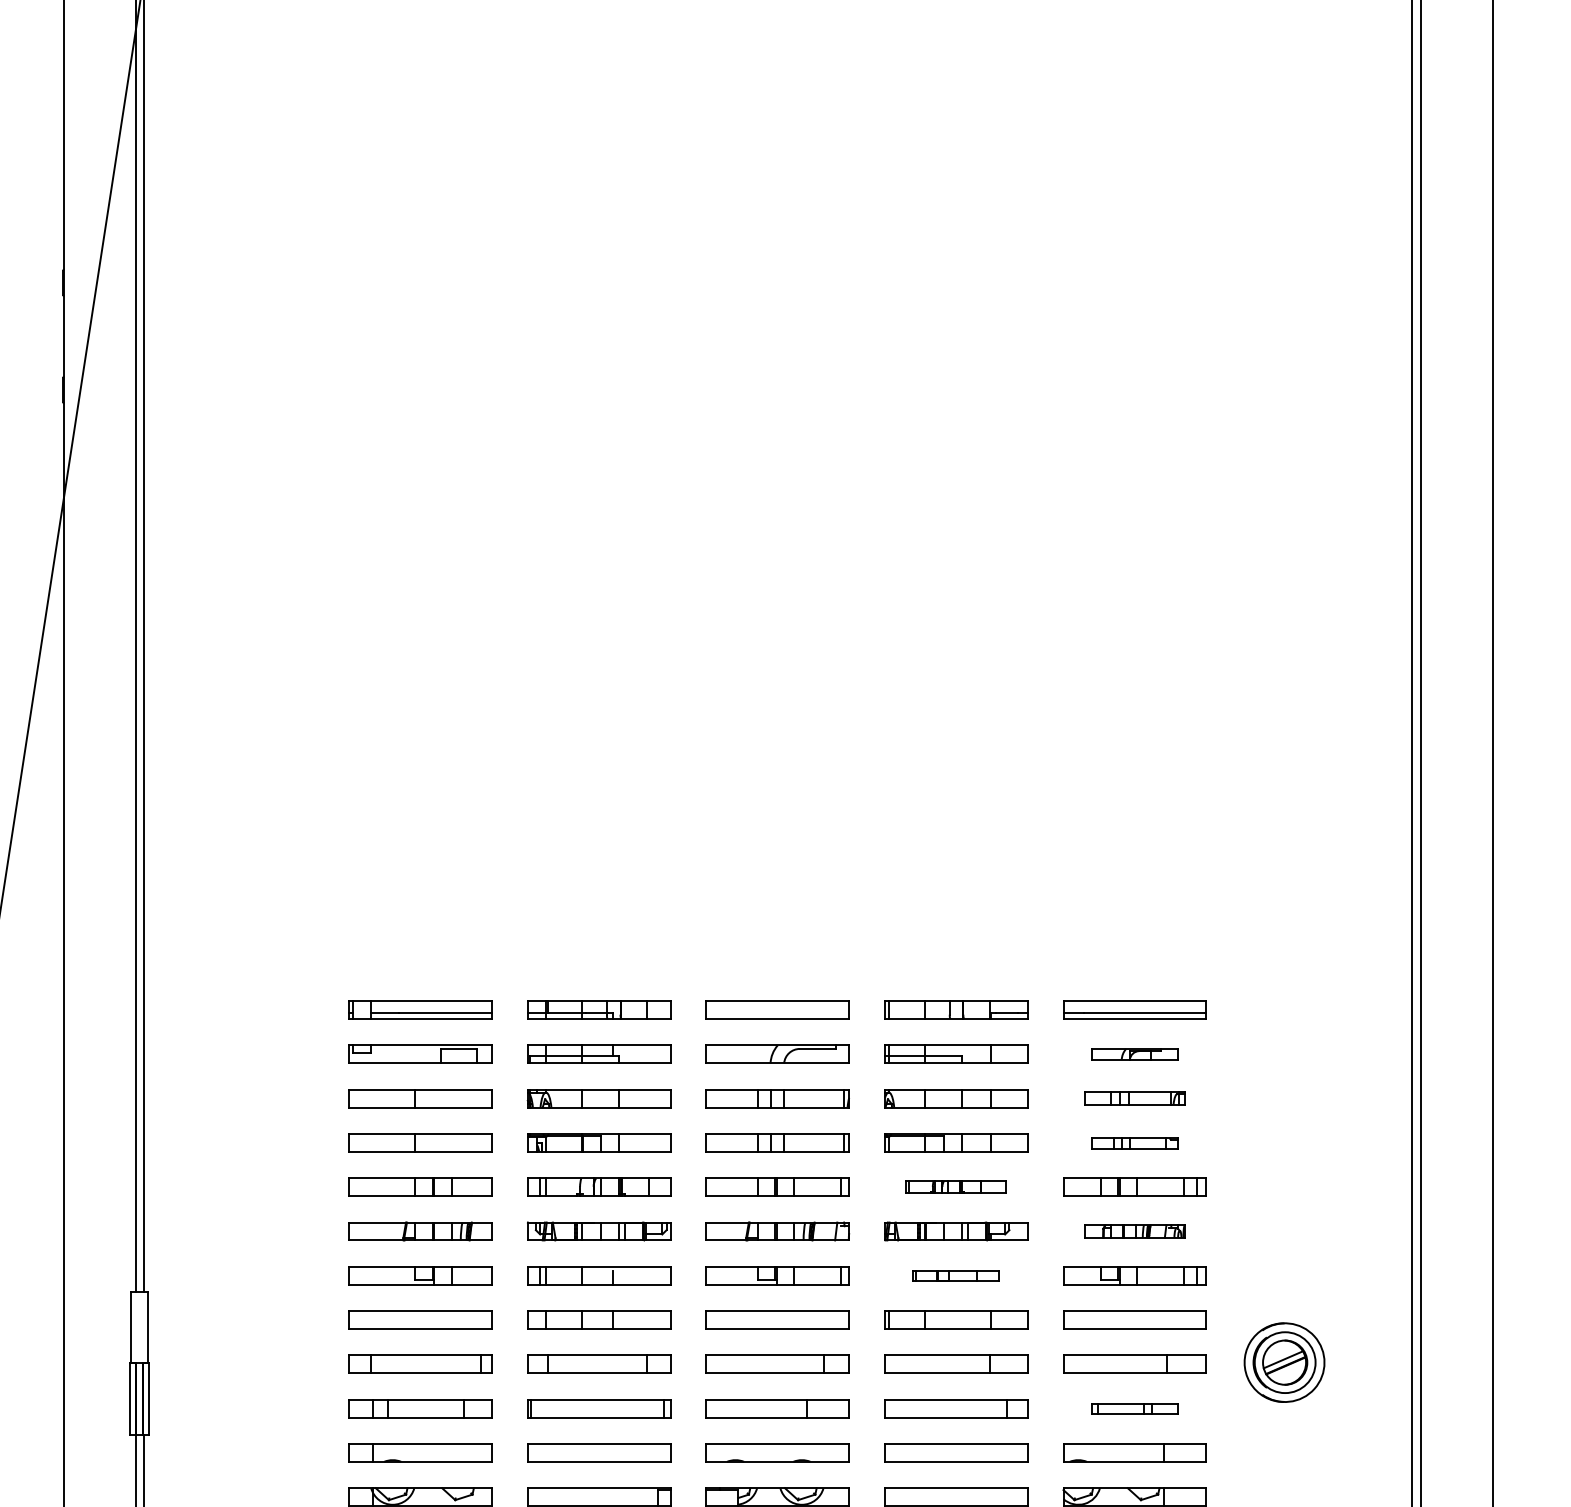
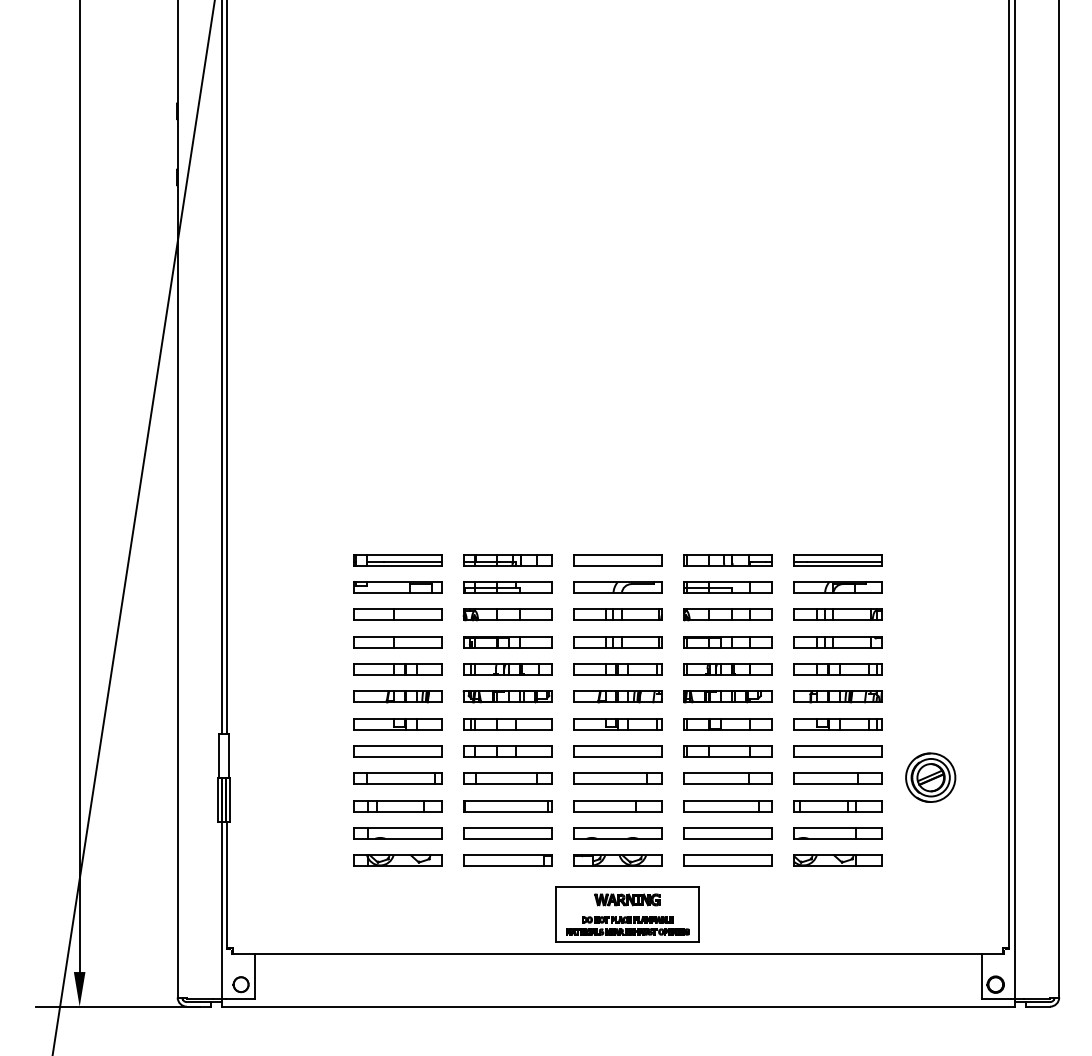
part: (1133, 1054) -> (837, 587), size x1.67
part: (1133, 1098) -> (837, 614), size x1.43
part: (1133, 1143) -> (837, 642), size x1.67
part: (955, 1187) -> (727, 669), size x1.43
part: (1133, 1231) -> (837, 696), size x1.43
part: (955, 1276) -> (727, 724), size x1.67
part: (1133, 1409) -> (837, 806), size x1.67

